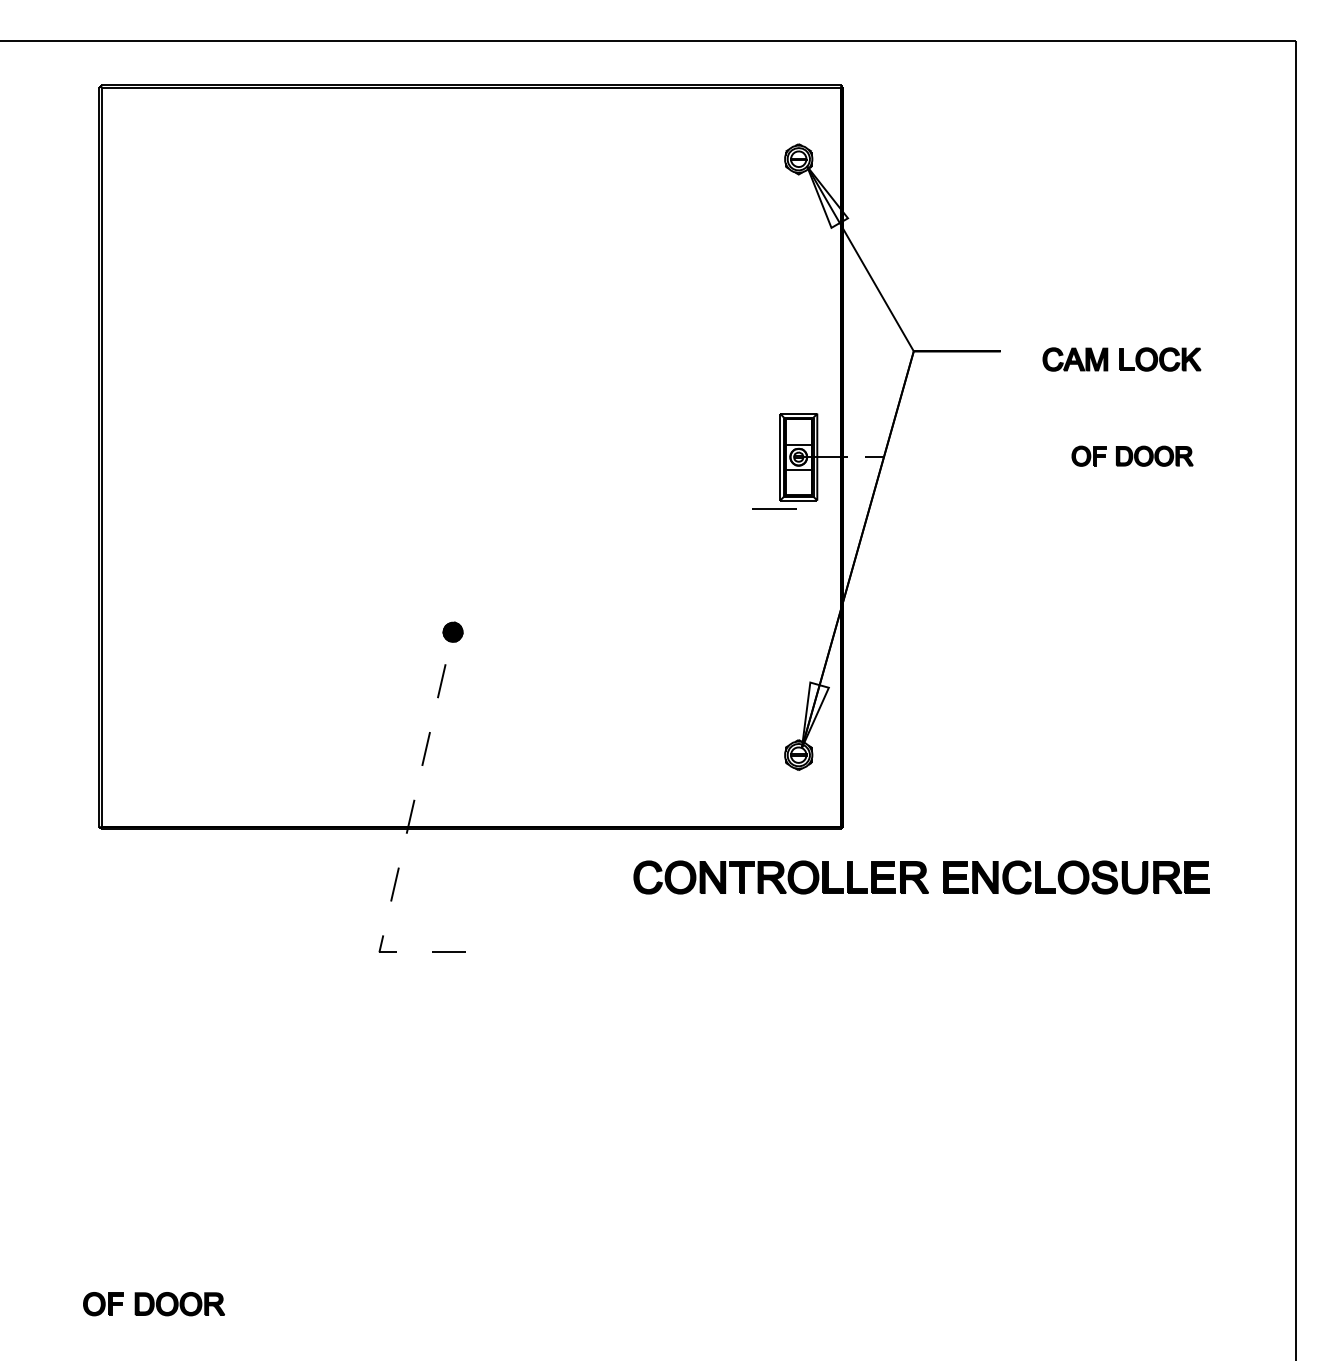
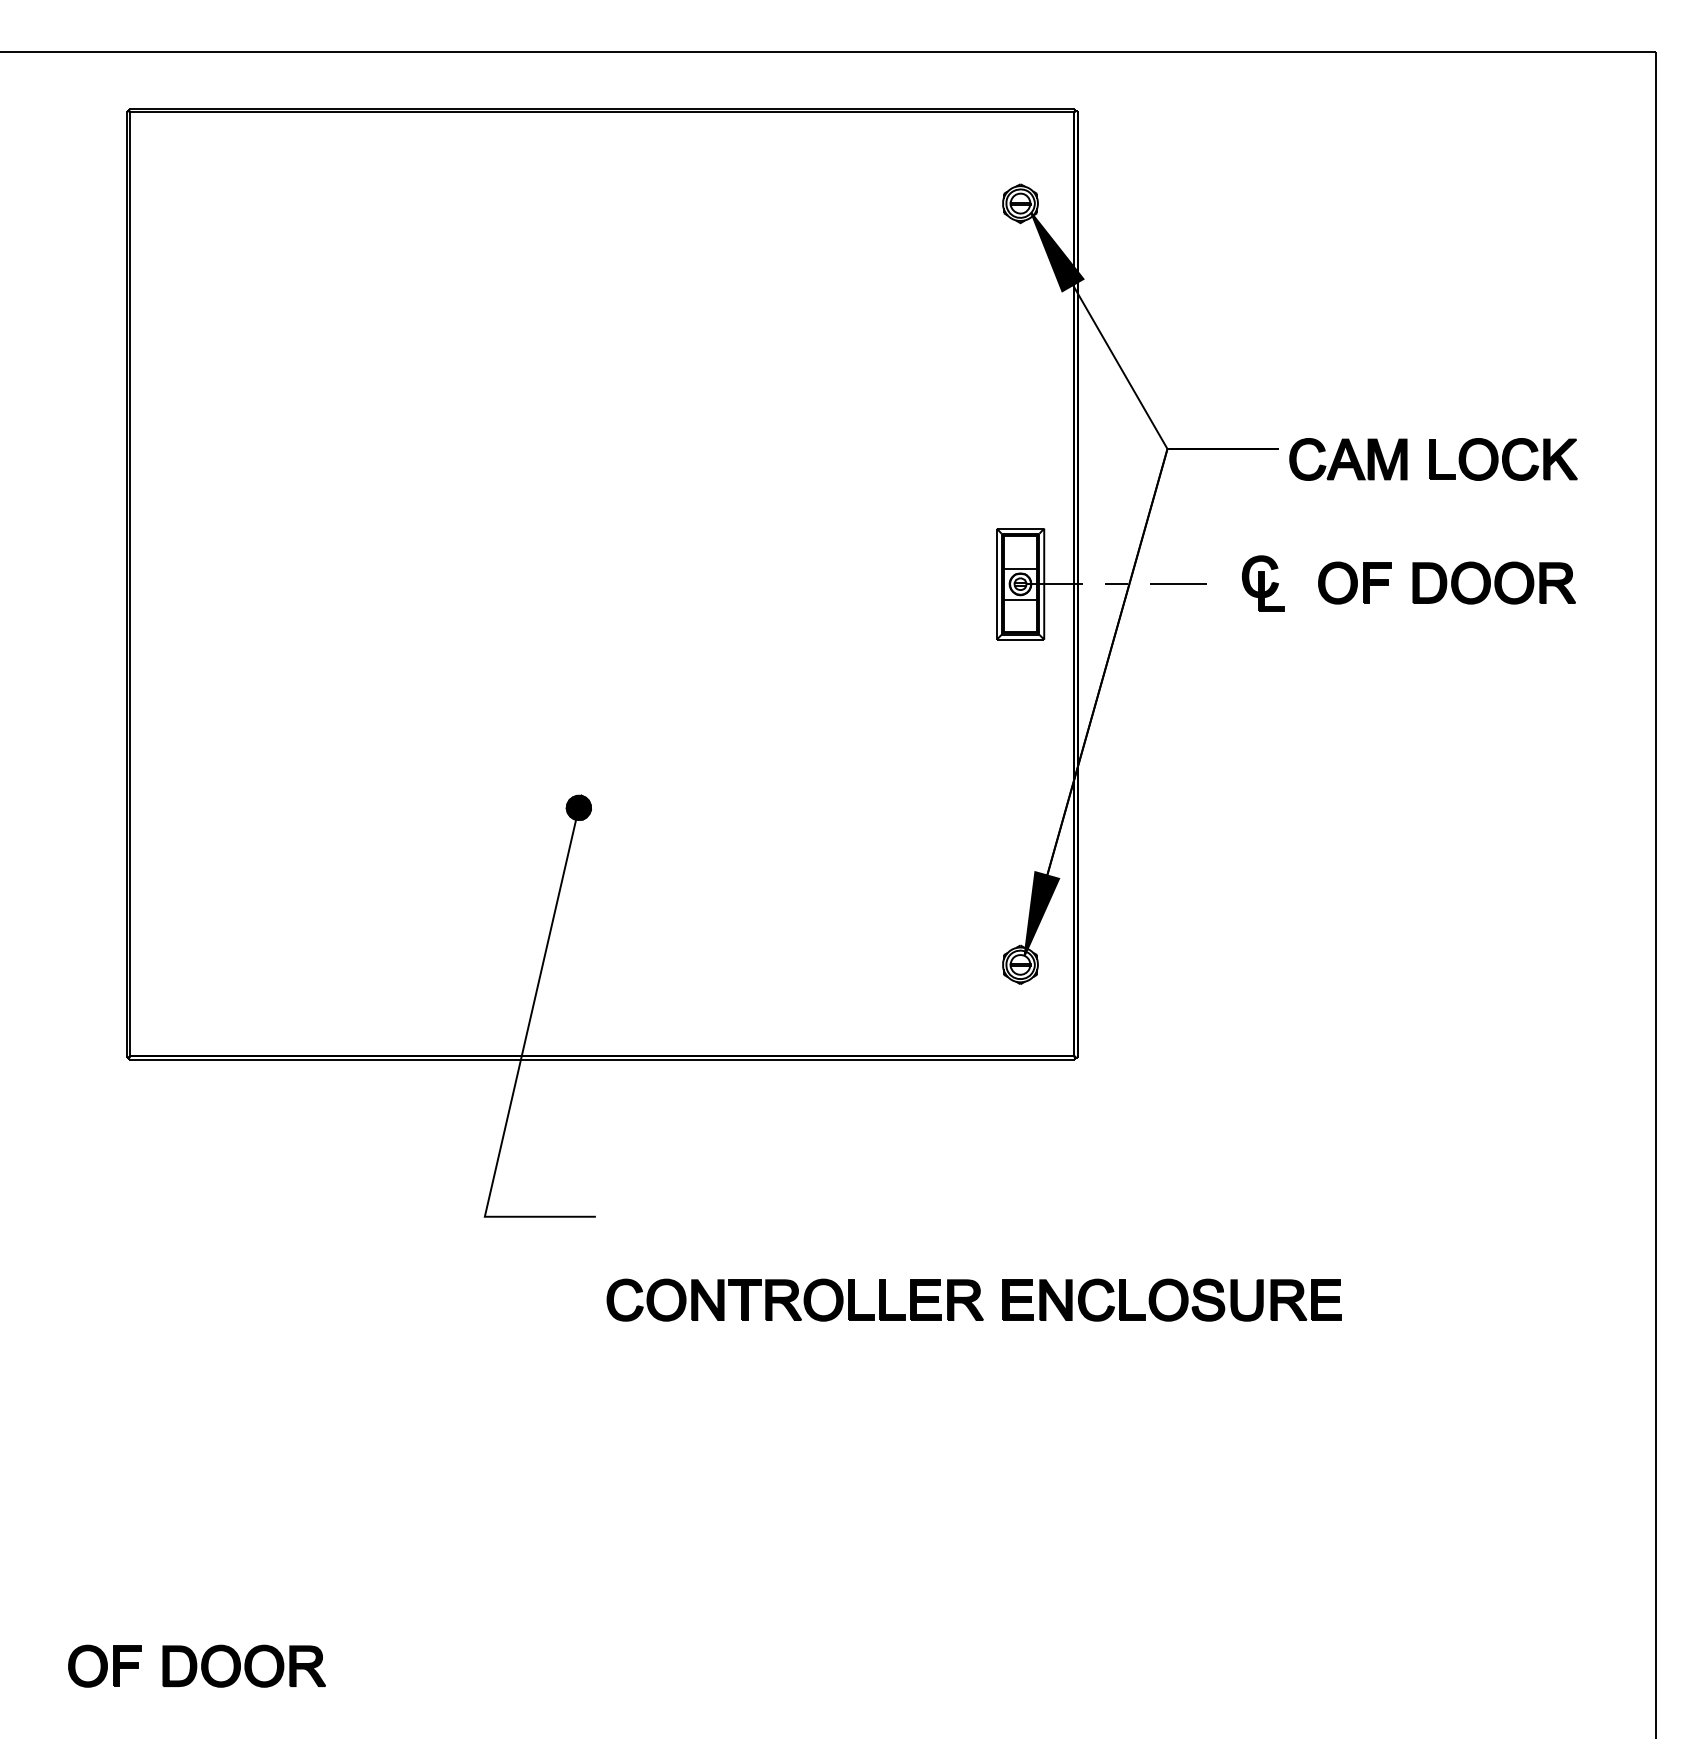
fill: (827, 196) -> (1057, 251), added
part: (1122, 359) -> (1433, 459), size x1.43
part: (1132, 455) -> (1446, 582), size x1.67
part: (988, 456) -> (1263, 583), added
line: (774, 508) -> (1178, 583), moved
fill: (815, 714) -> (1041, 913), added
line: (406, 834) -> (519, 1066), dashed -> solid
part: (920, 876) -> (973, 1299), moved
part: (153, 1303) -> (196, 1665), size x1.43

